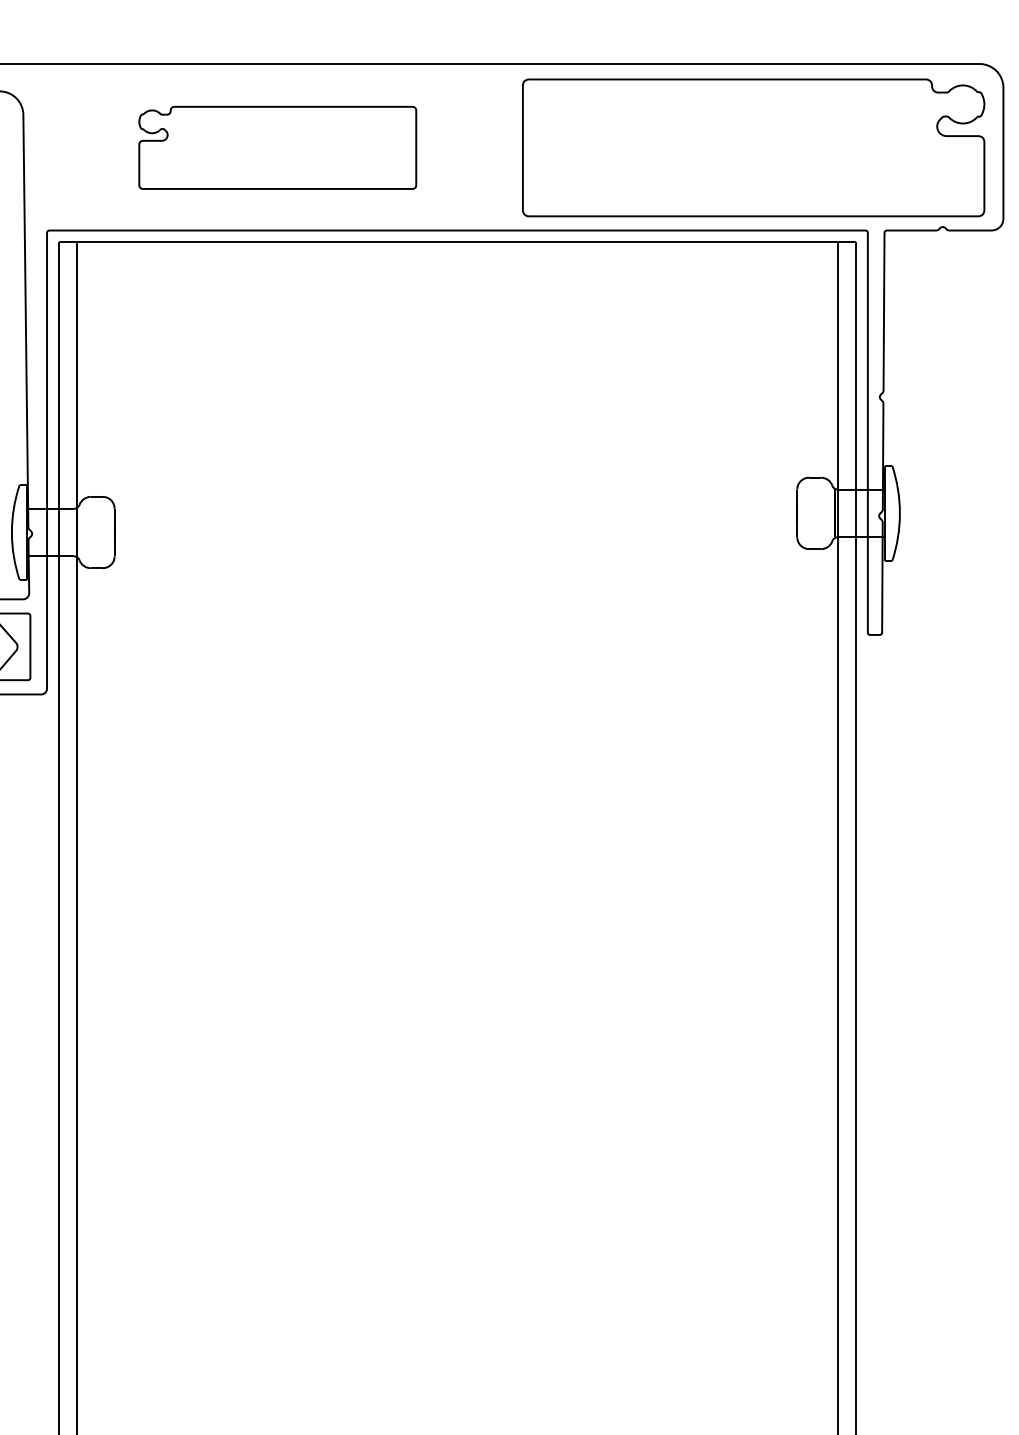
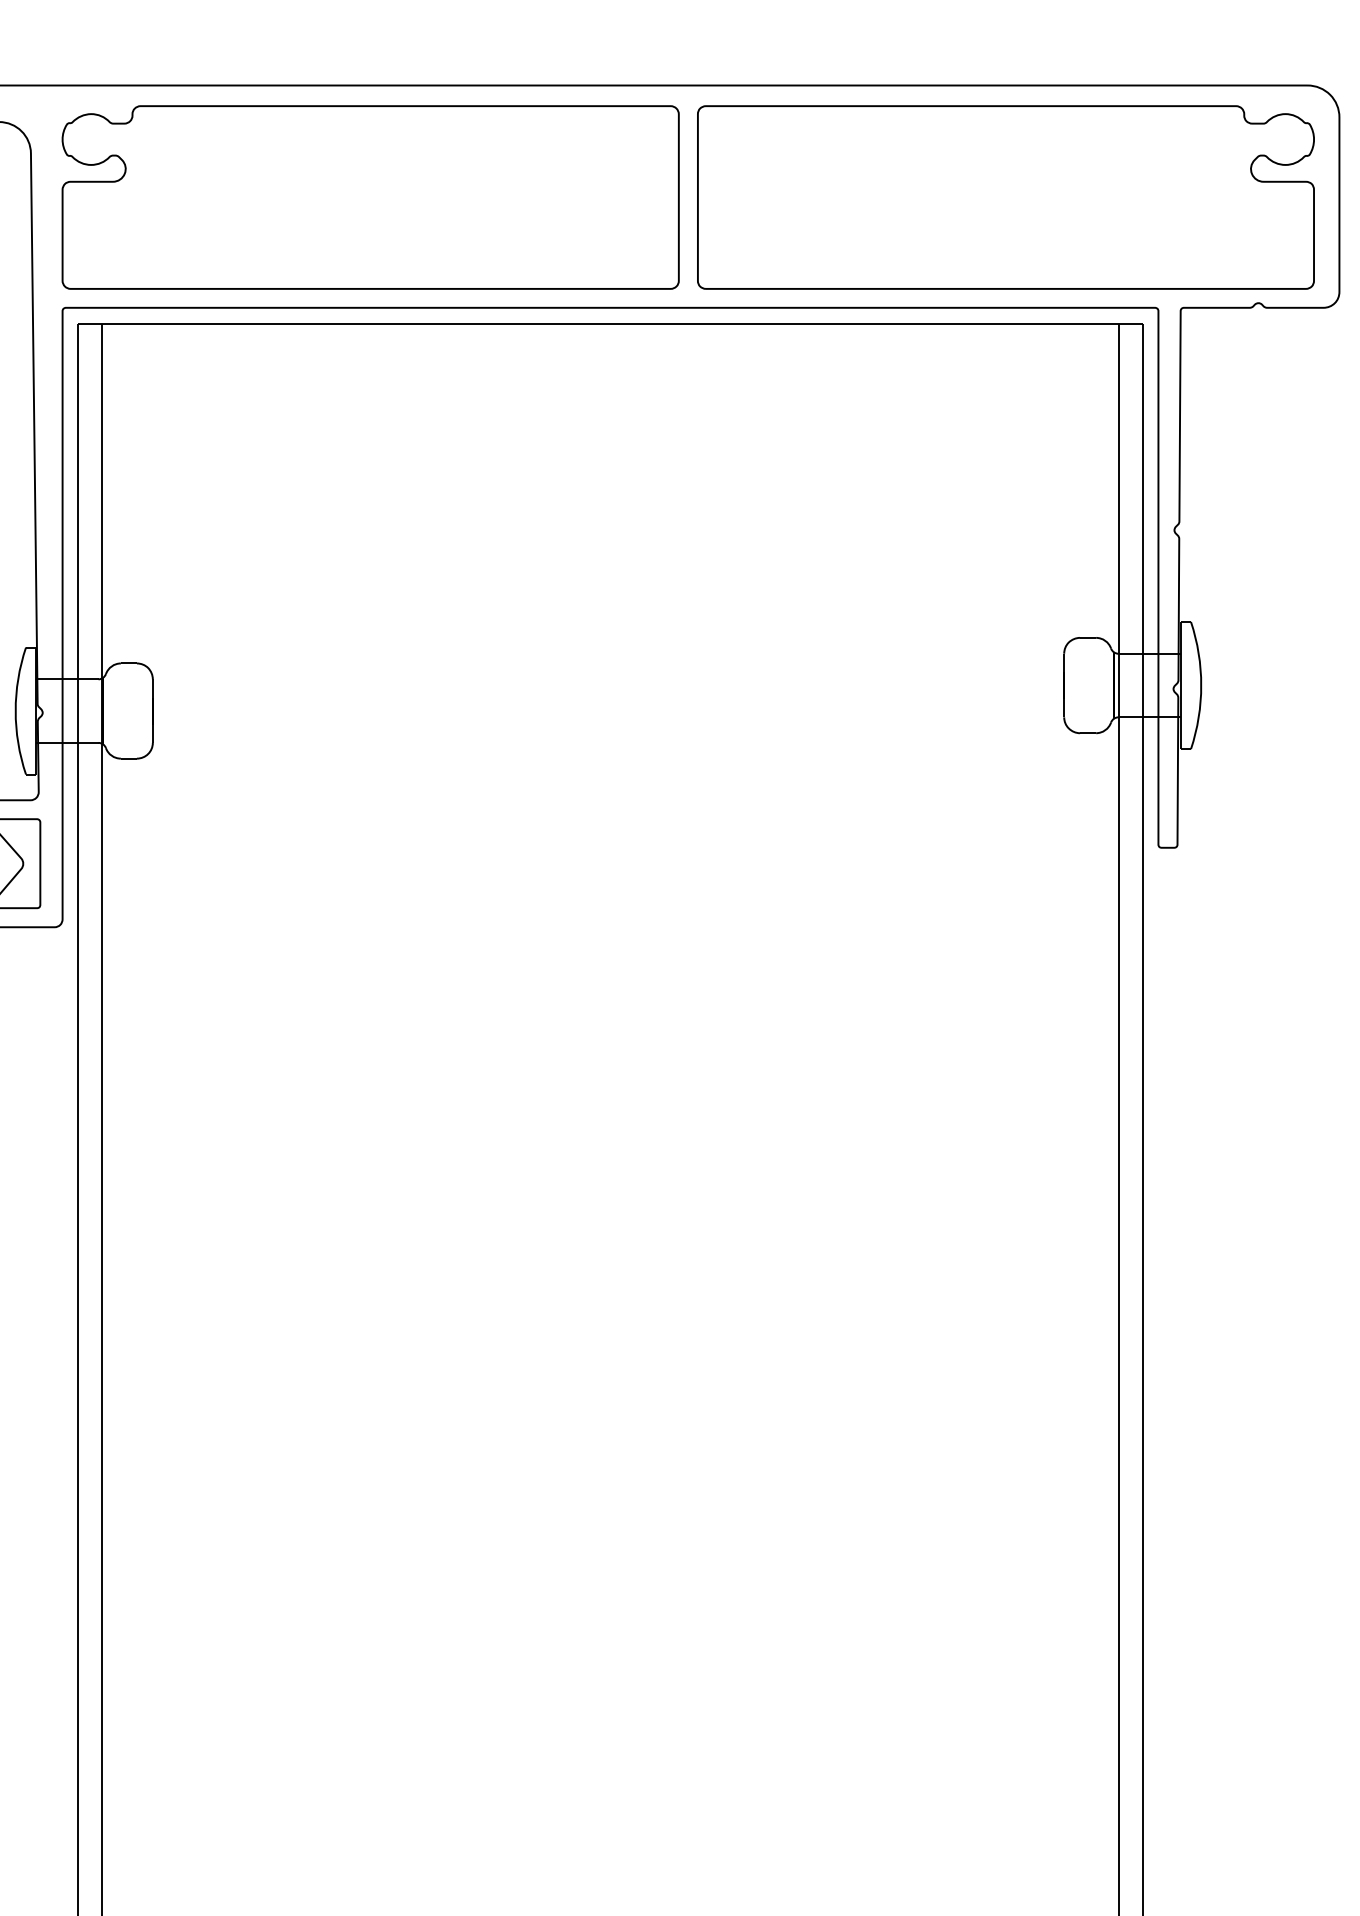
part: (277, 147) -> (370, 197), size x1.67

